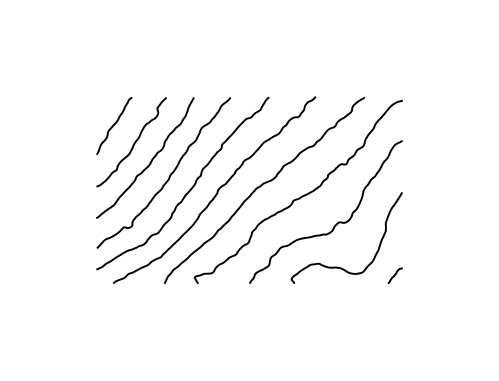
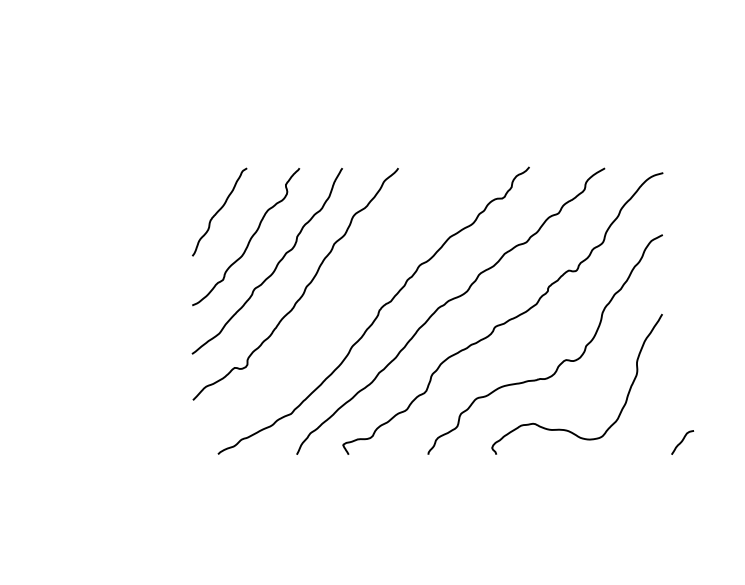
curve: (189, 189) -> (335, 309), removed
curve: (394, 275) -> (681, 441), moved

